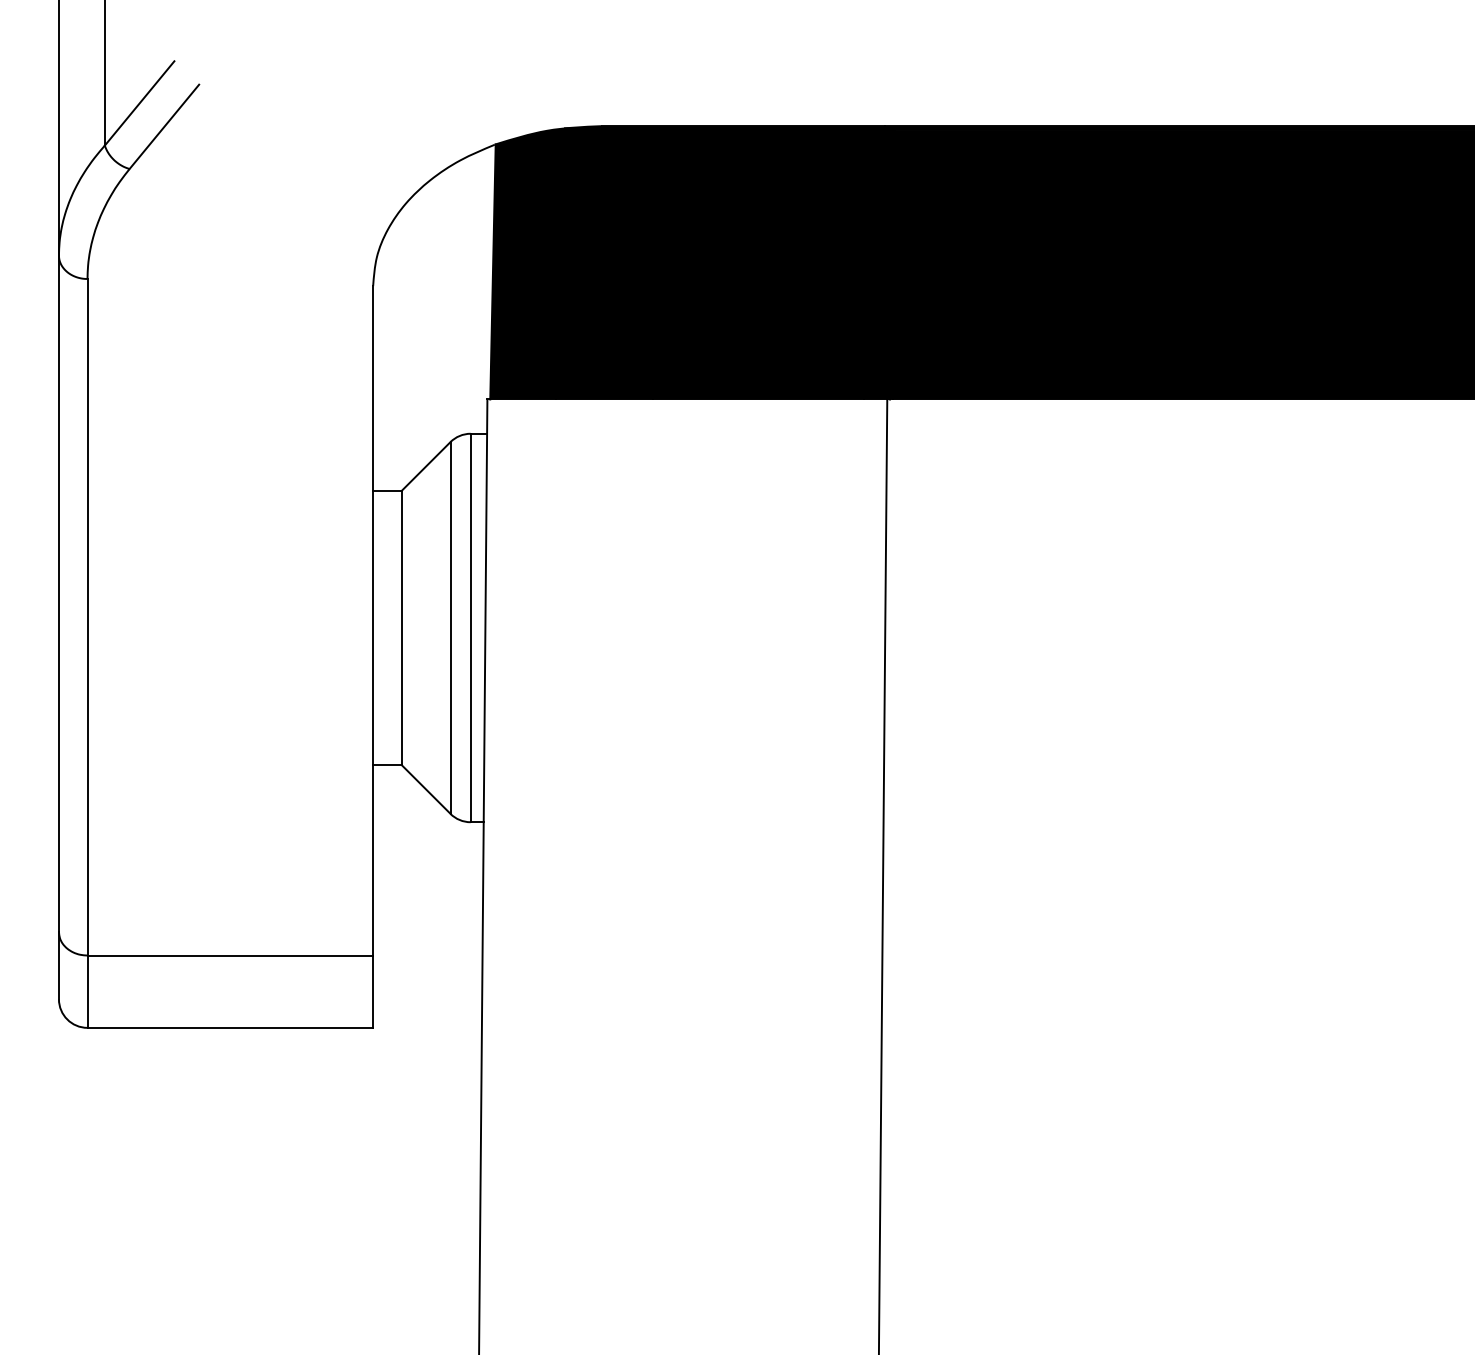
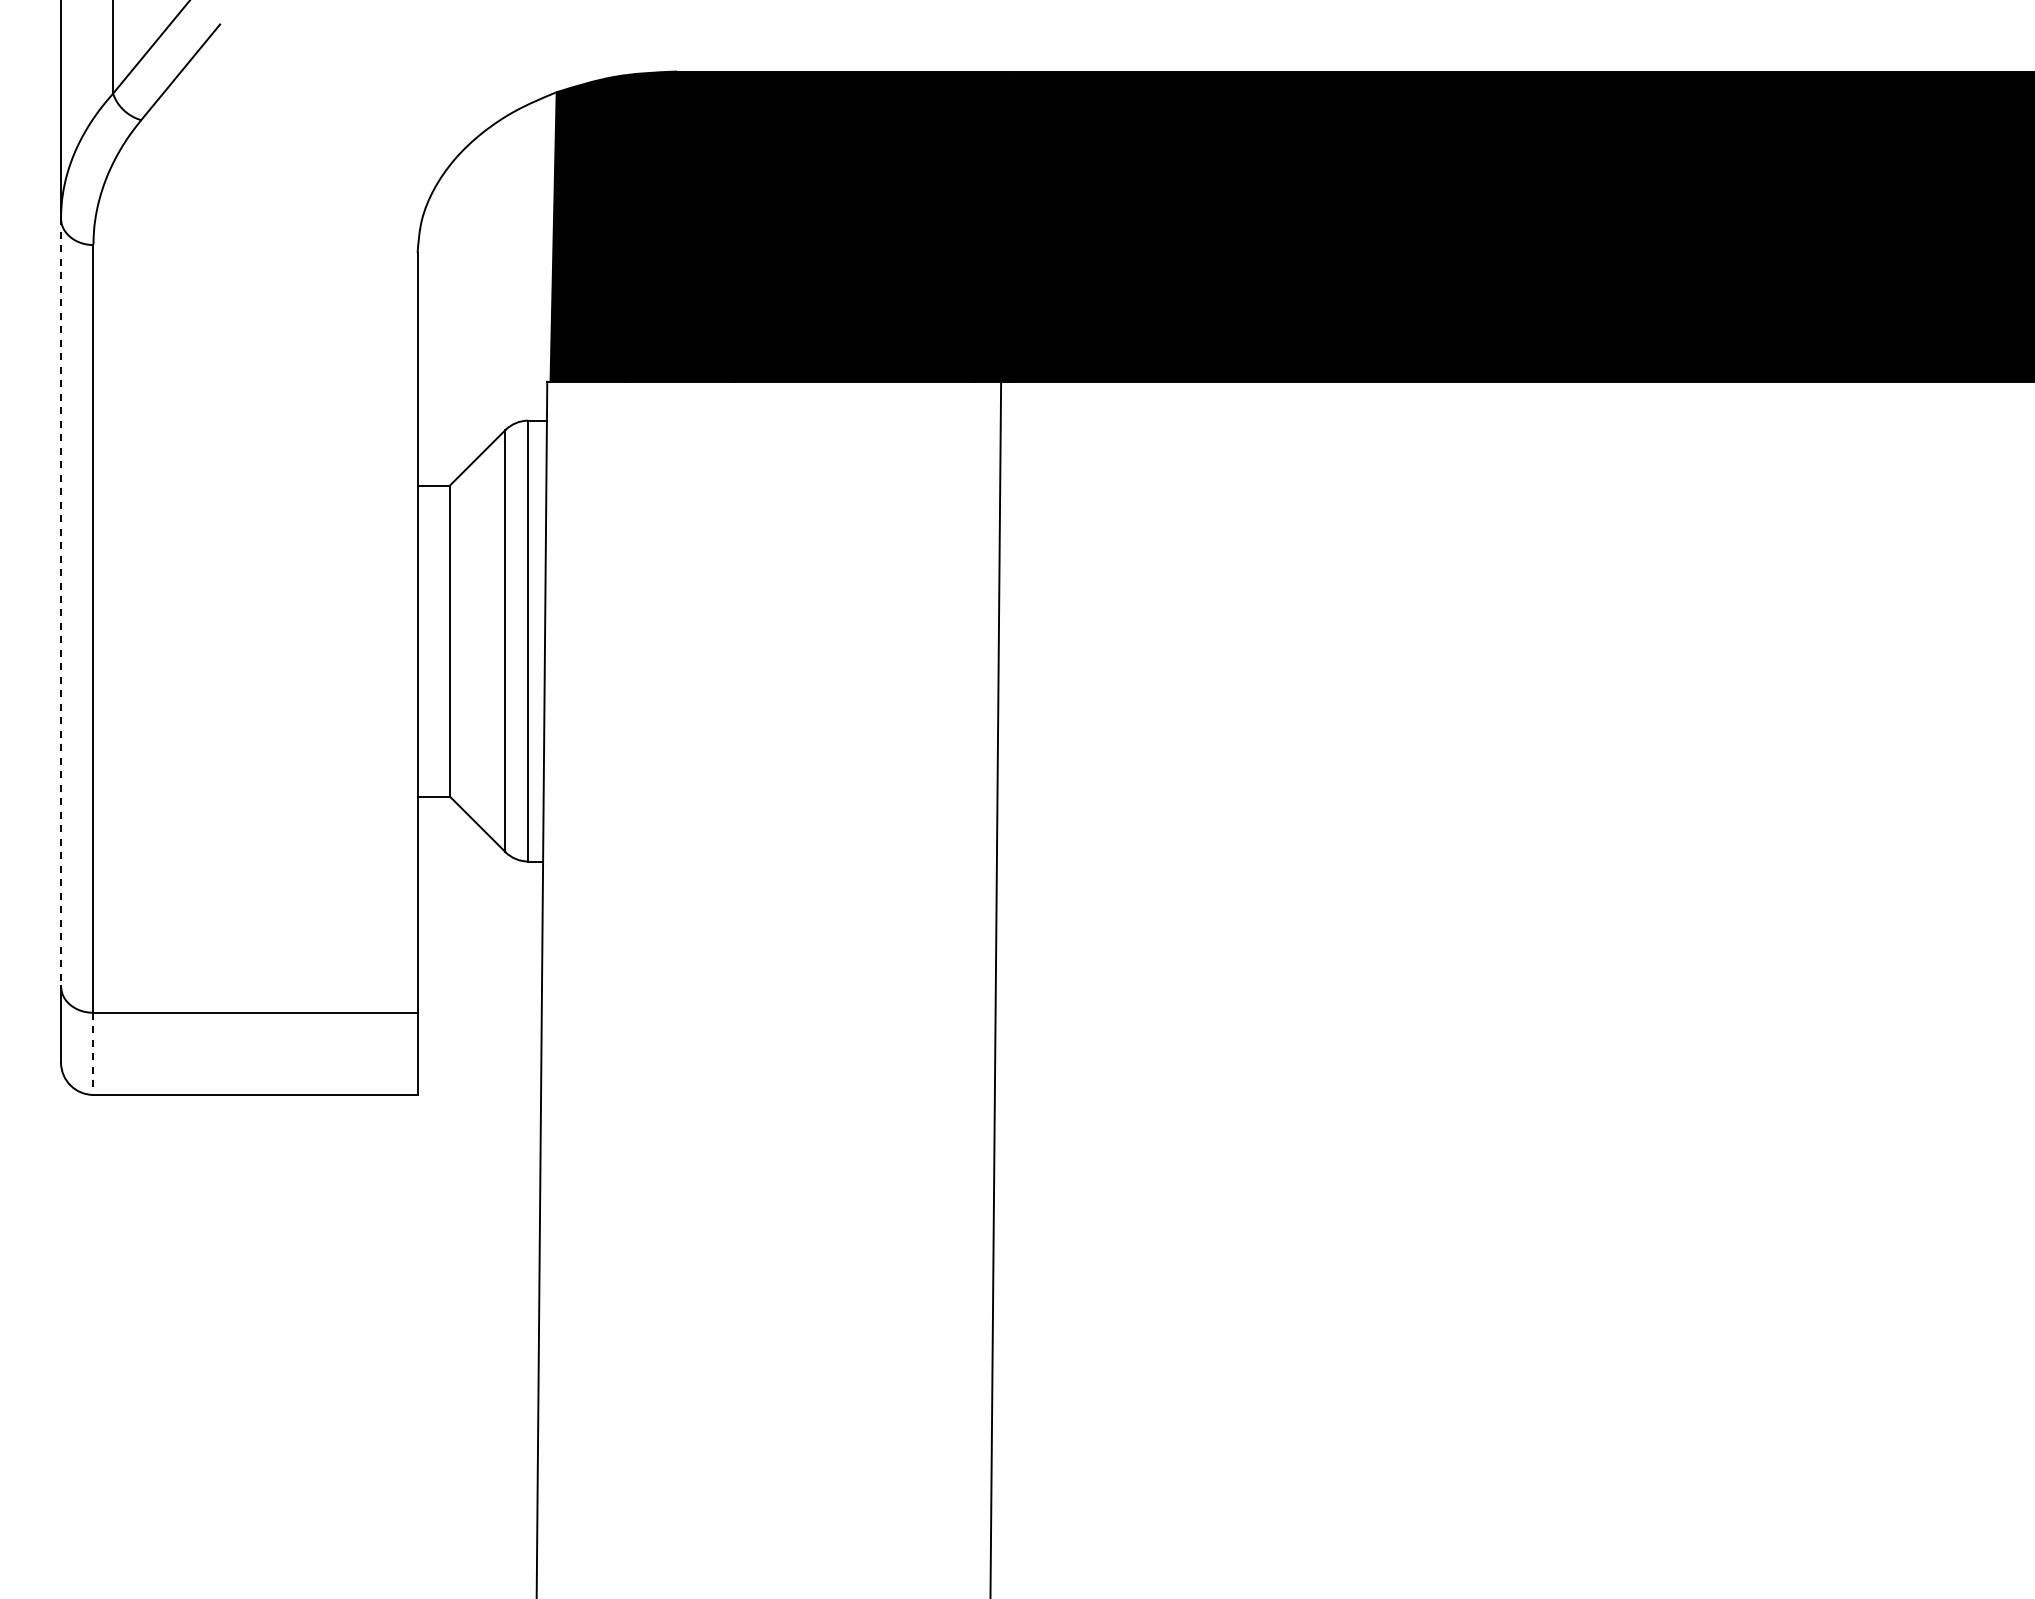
line: (59, 593) -> (61, 602), solid -> dashed
line: (87, 992) -> (93, 1054), solid -> dashed

